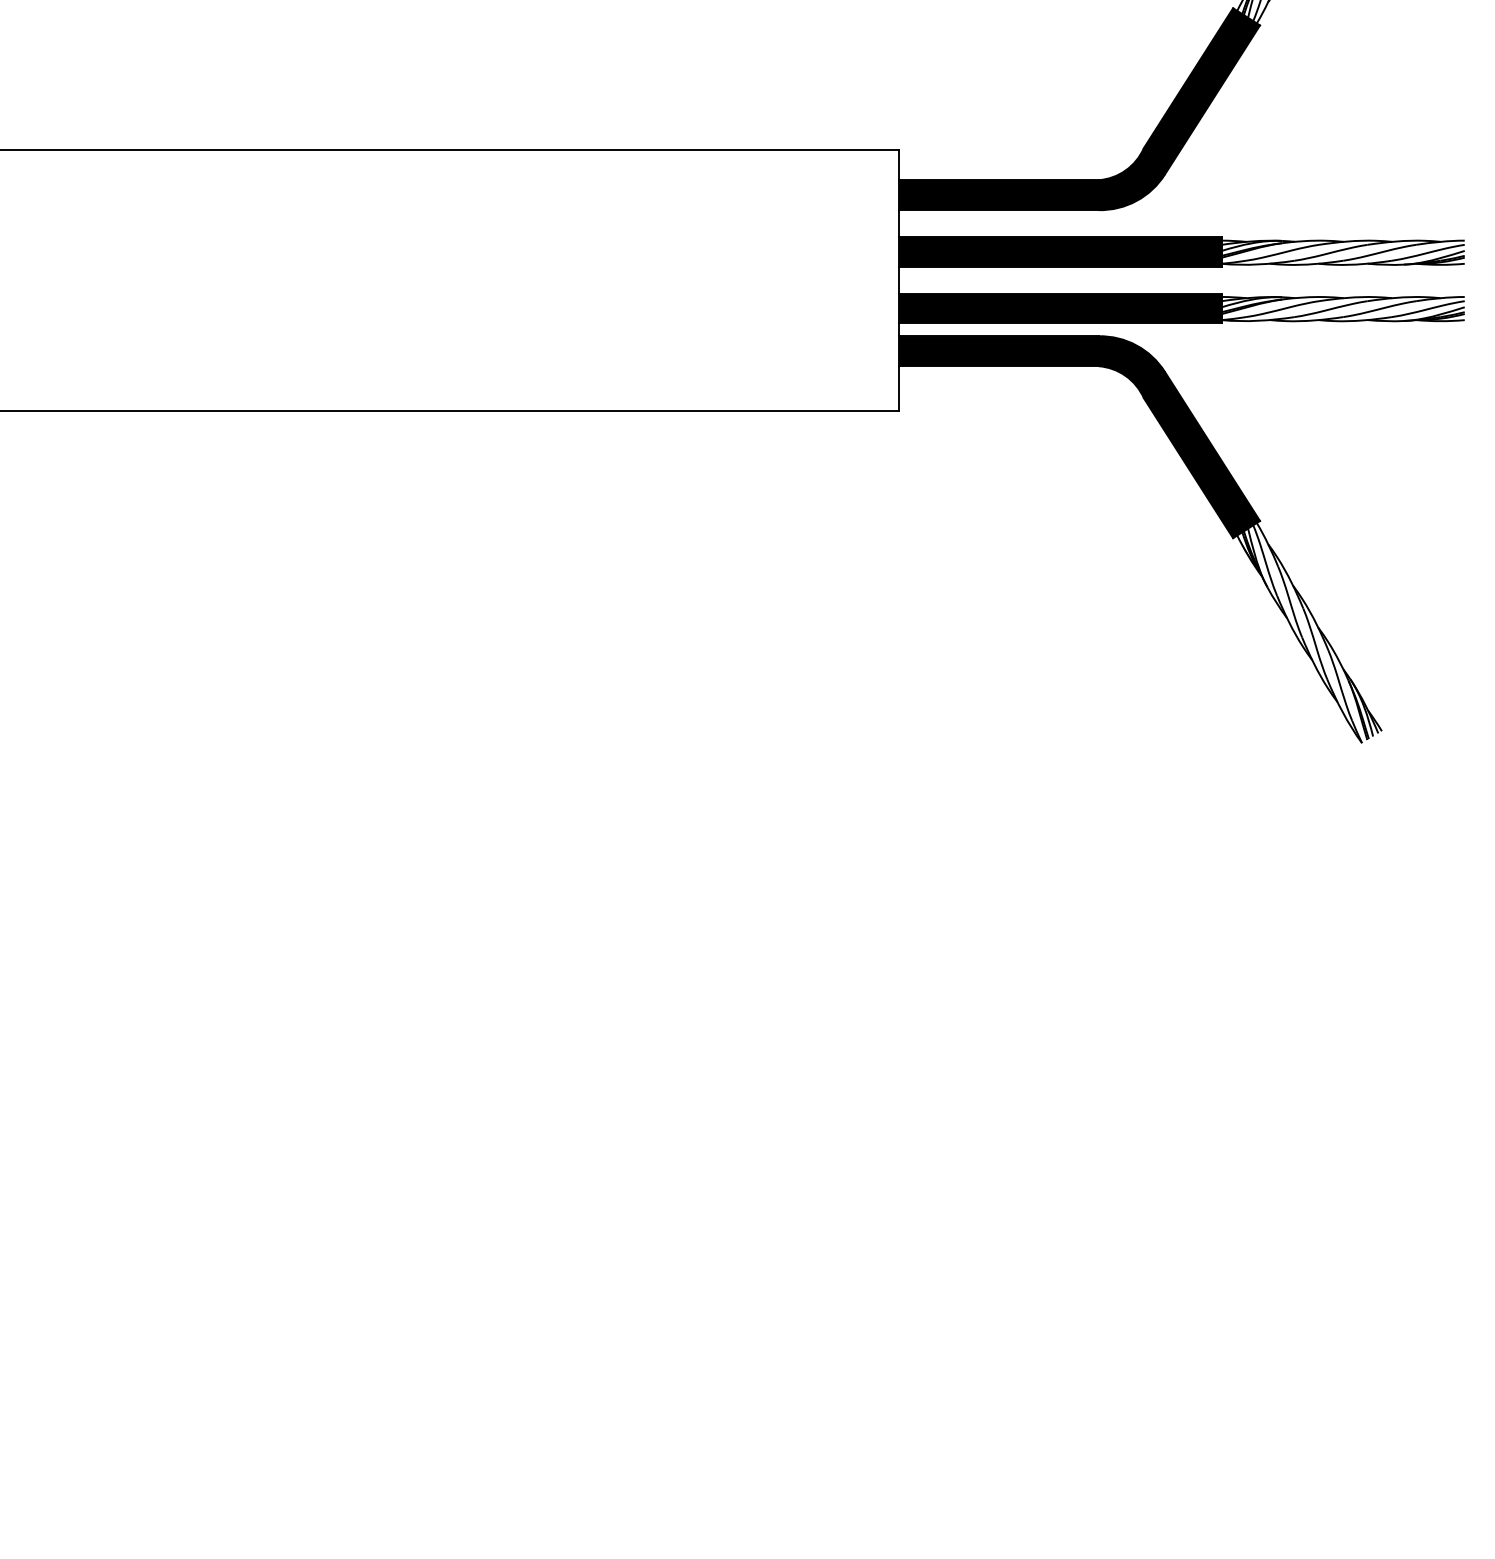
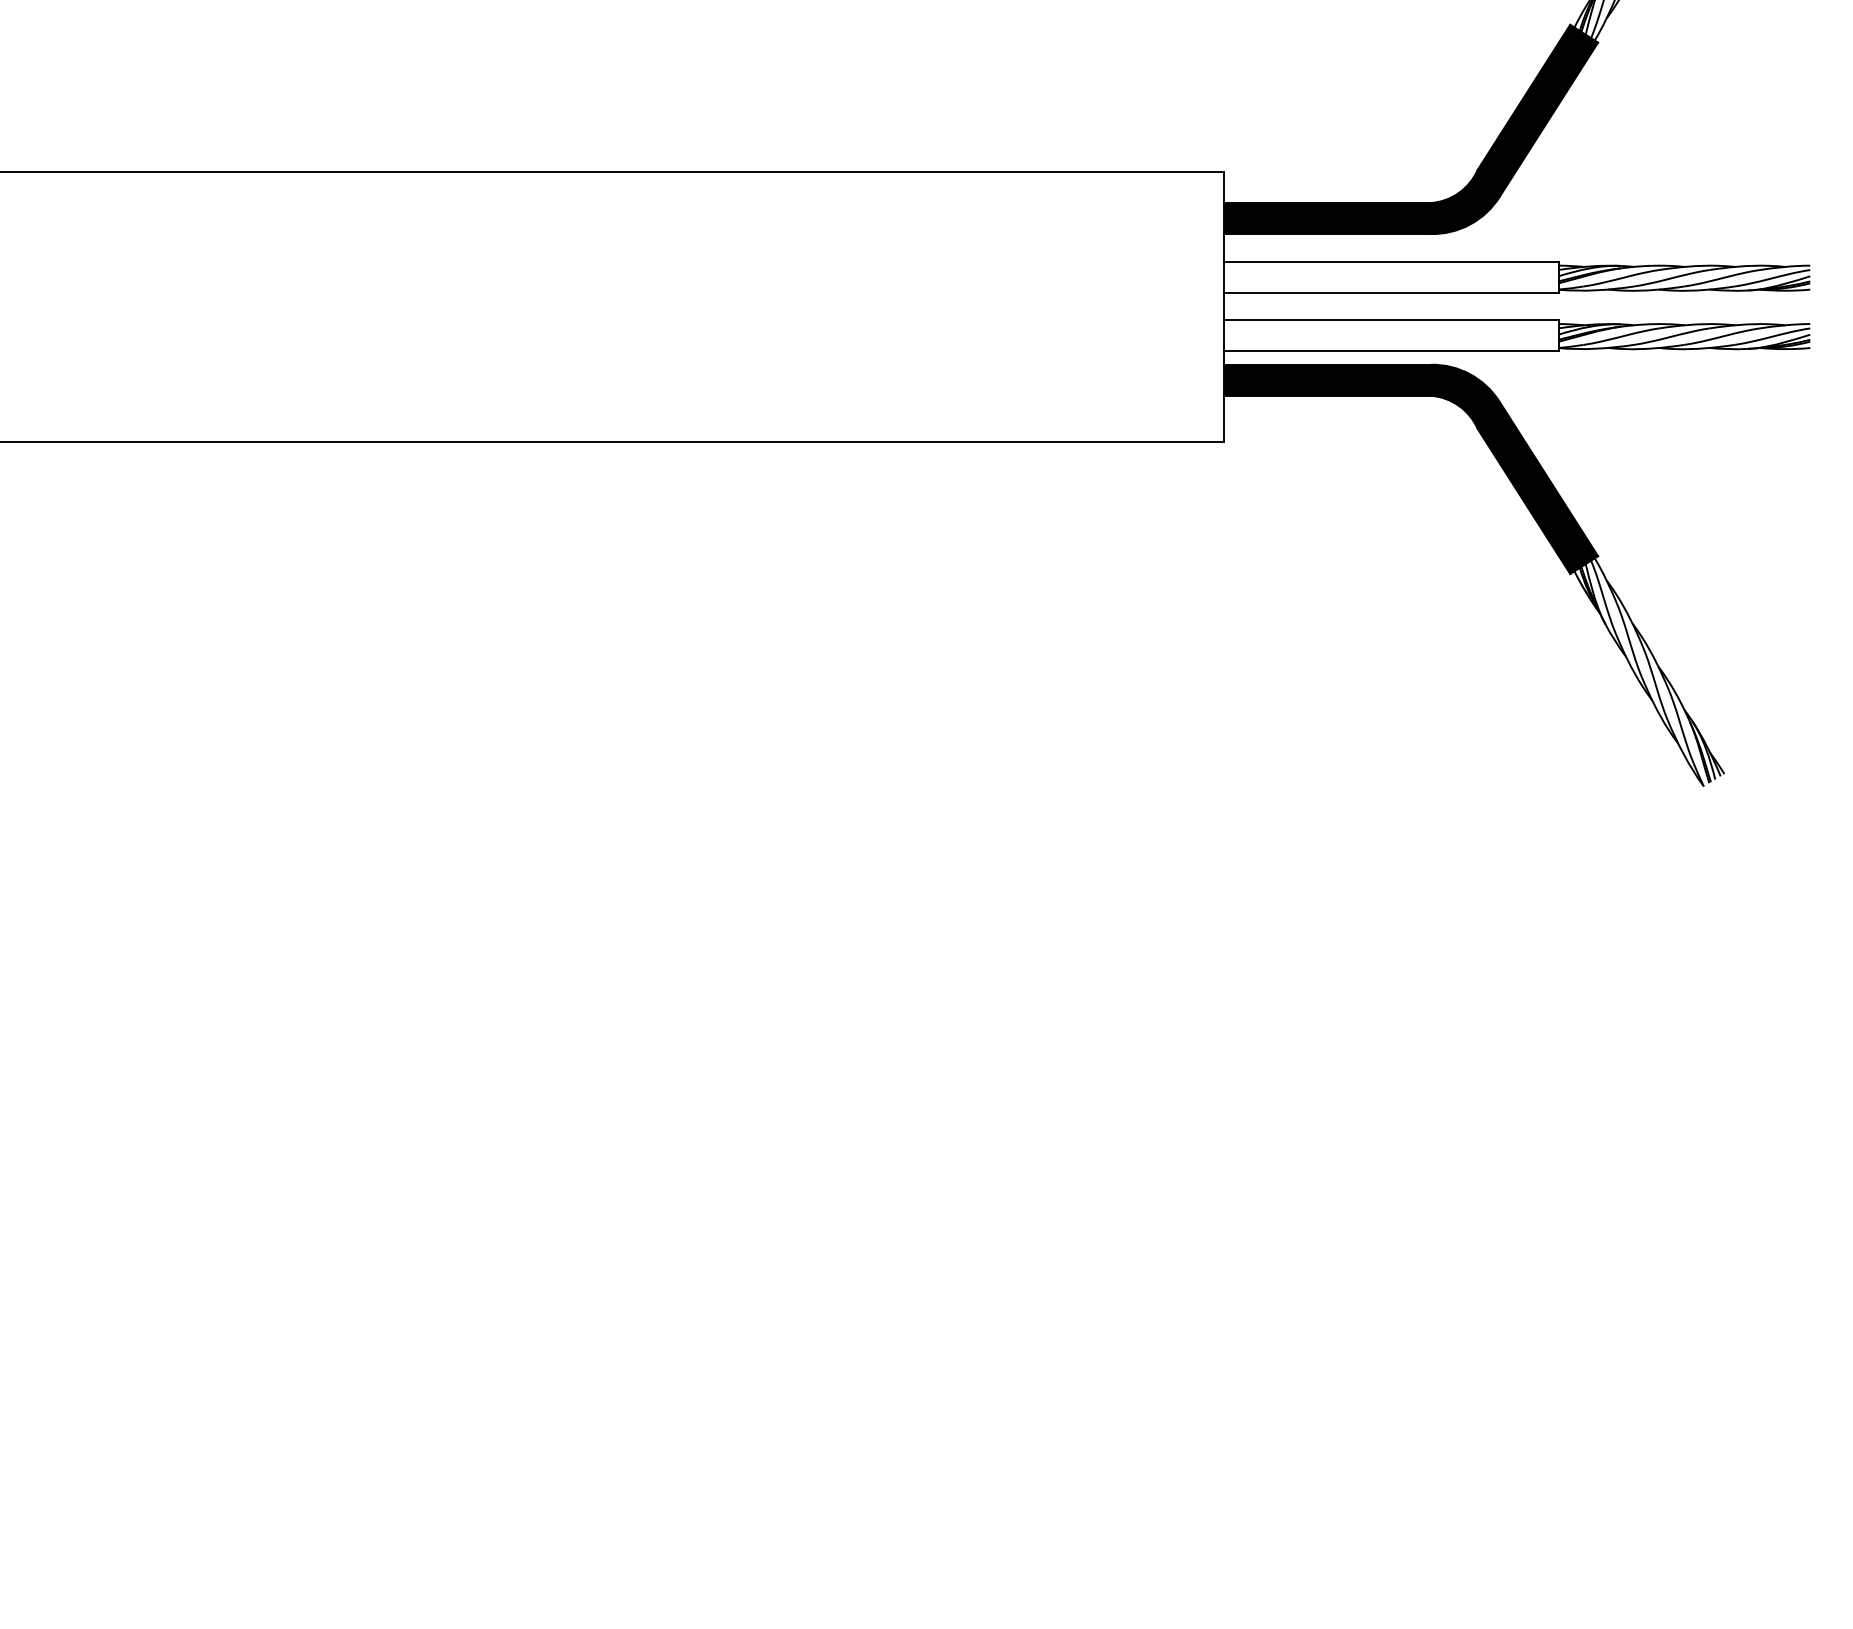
fill: (1060, 252) -> (1391, 277), removed
fill: (1060, 308) -> (1391, 335), removed

